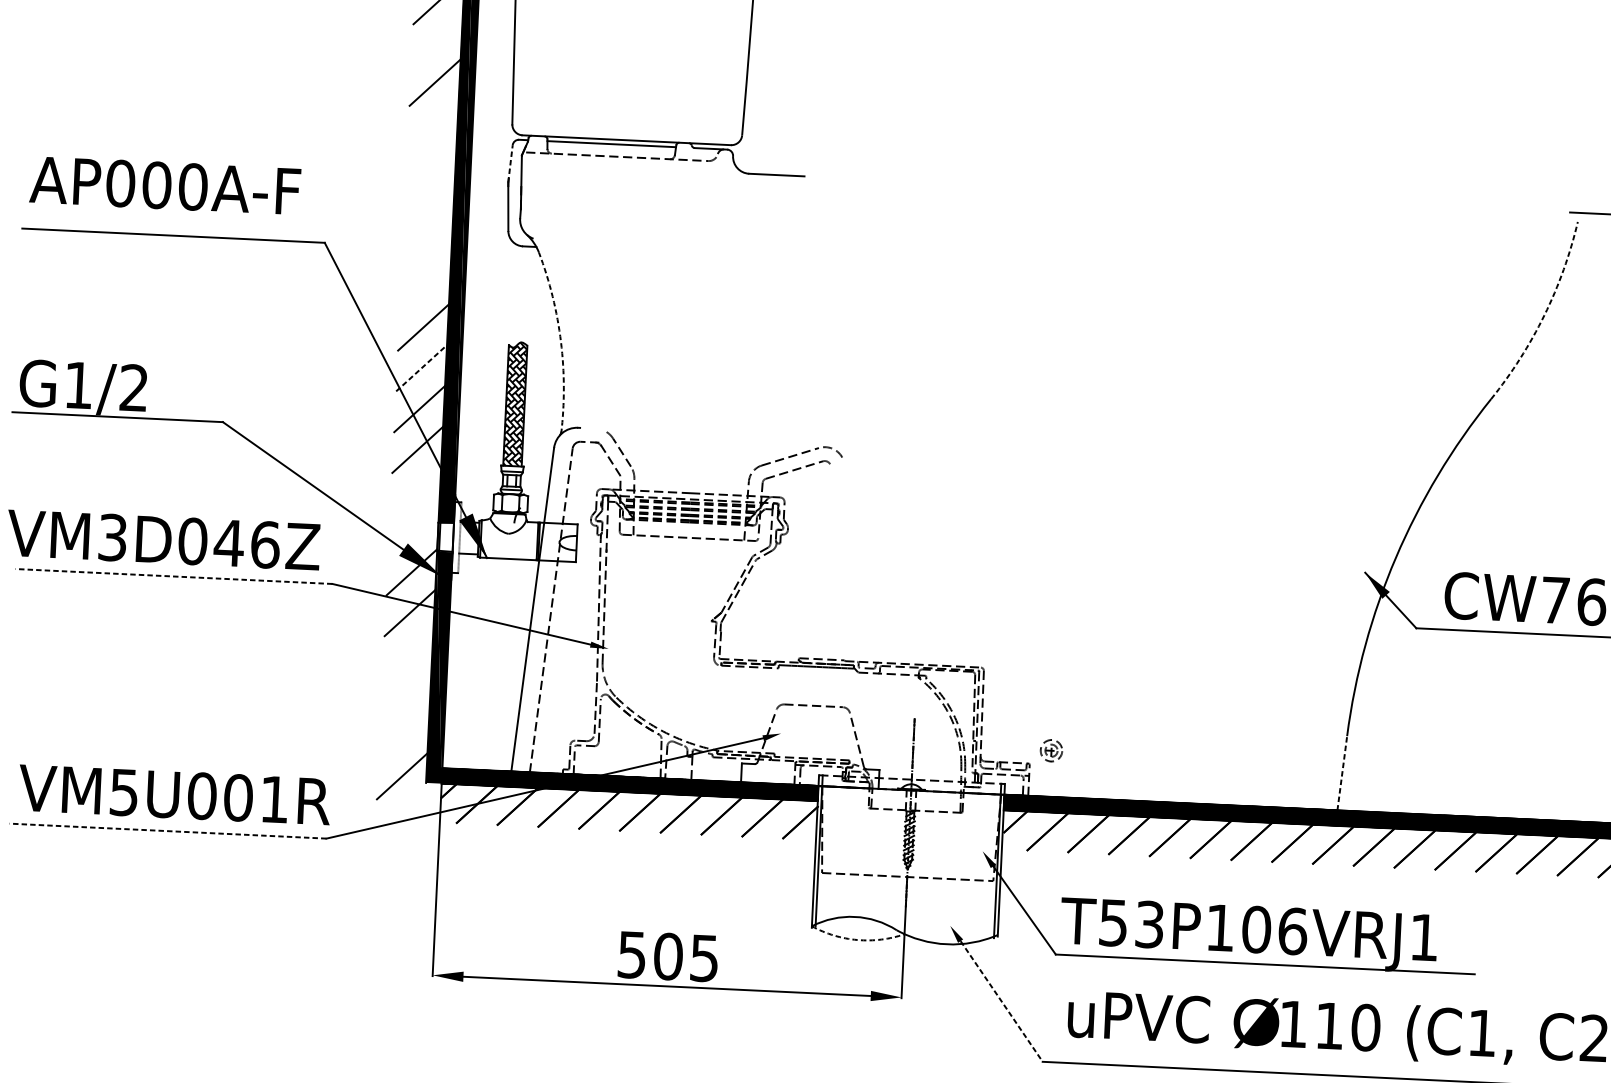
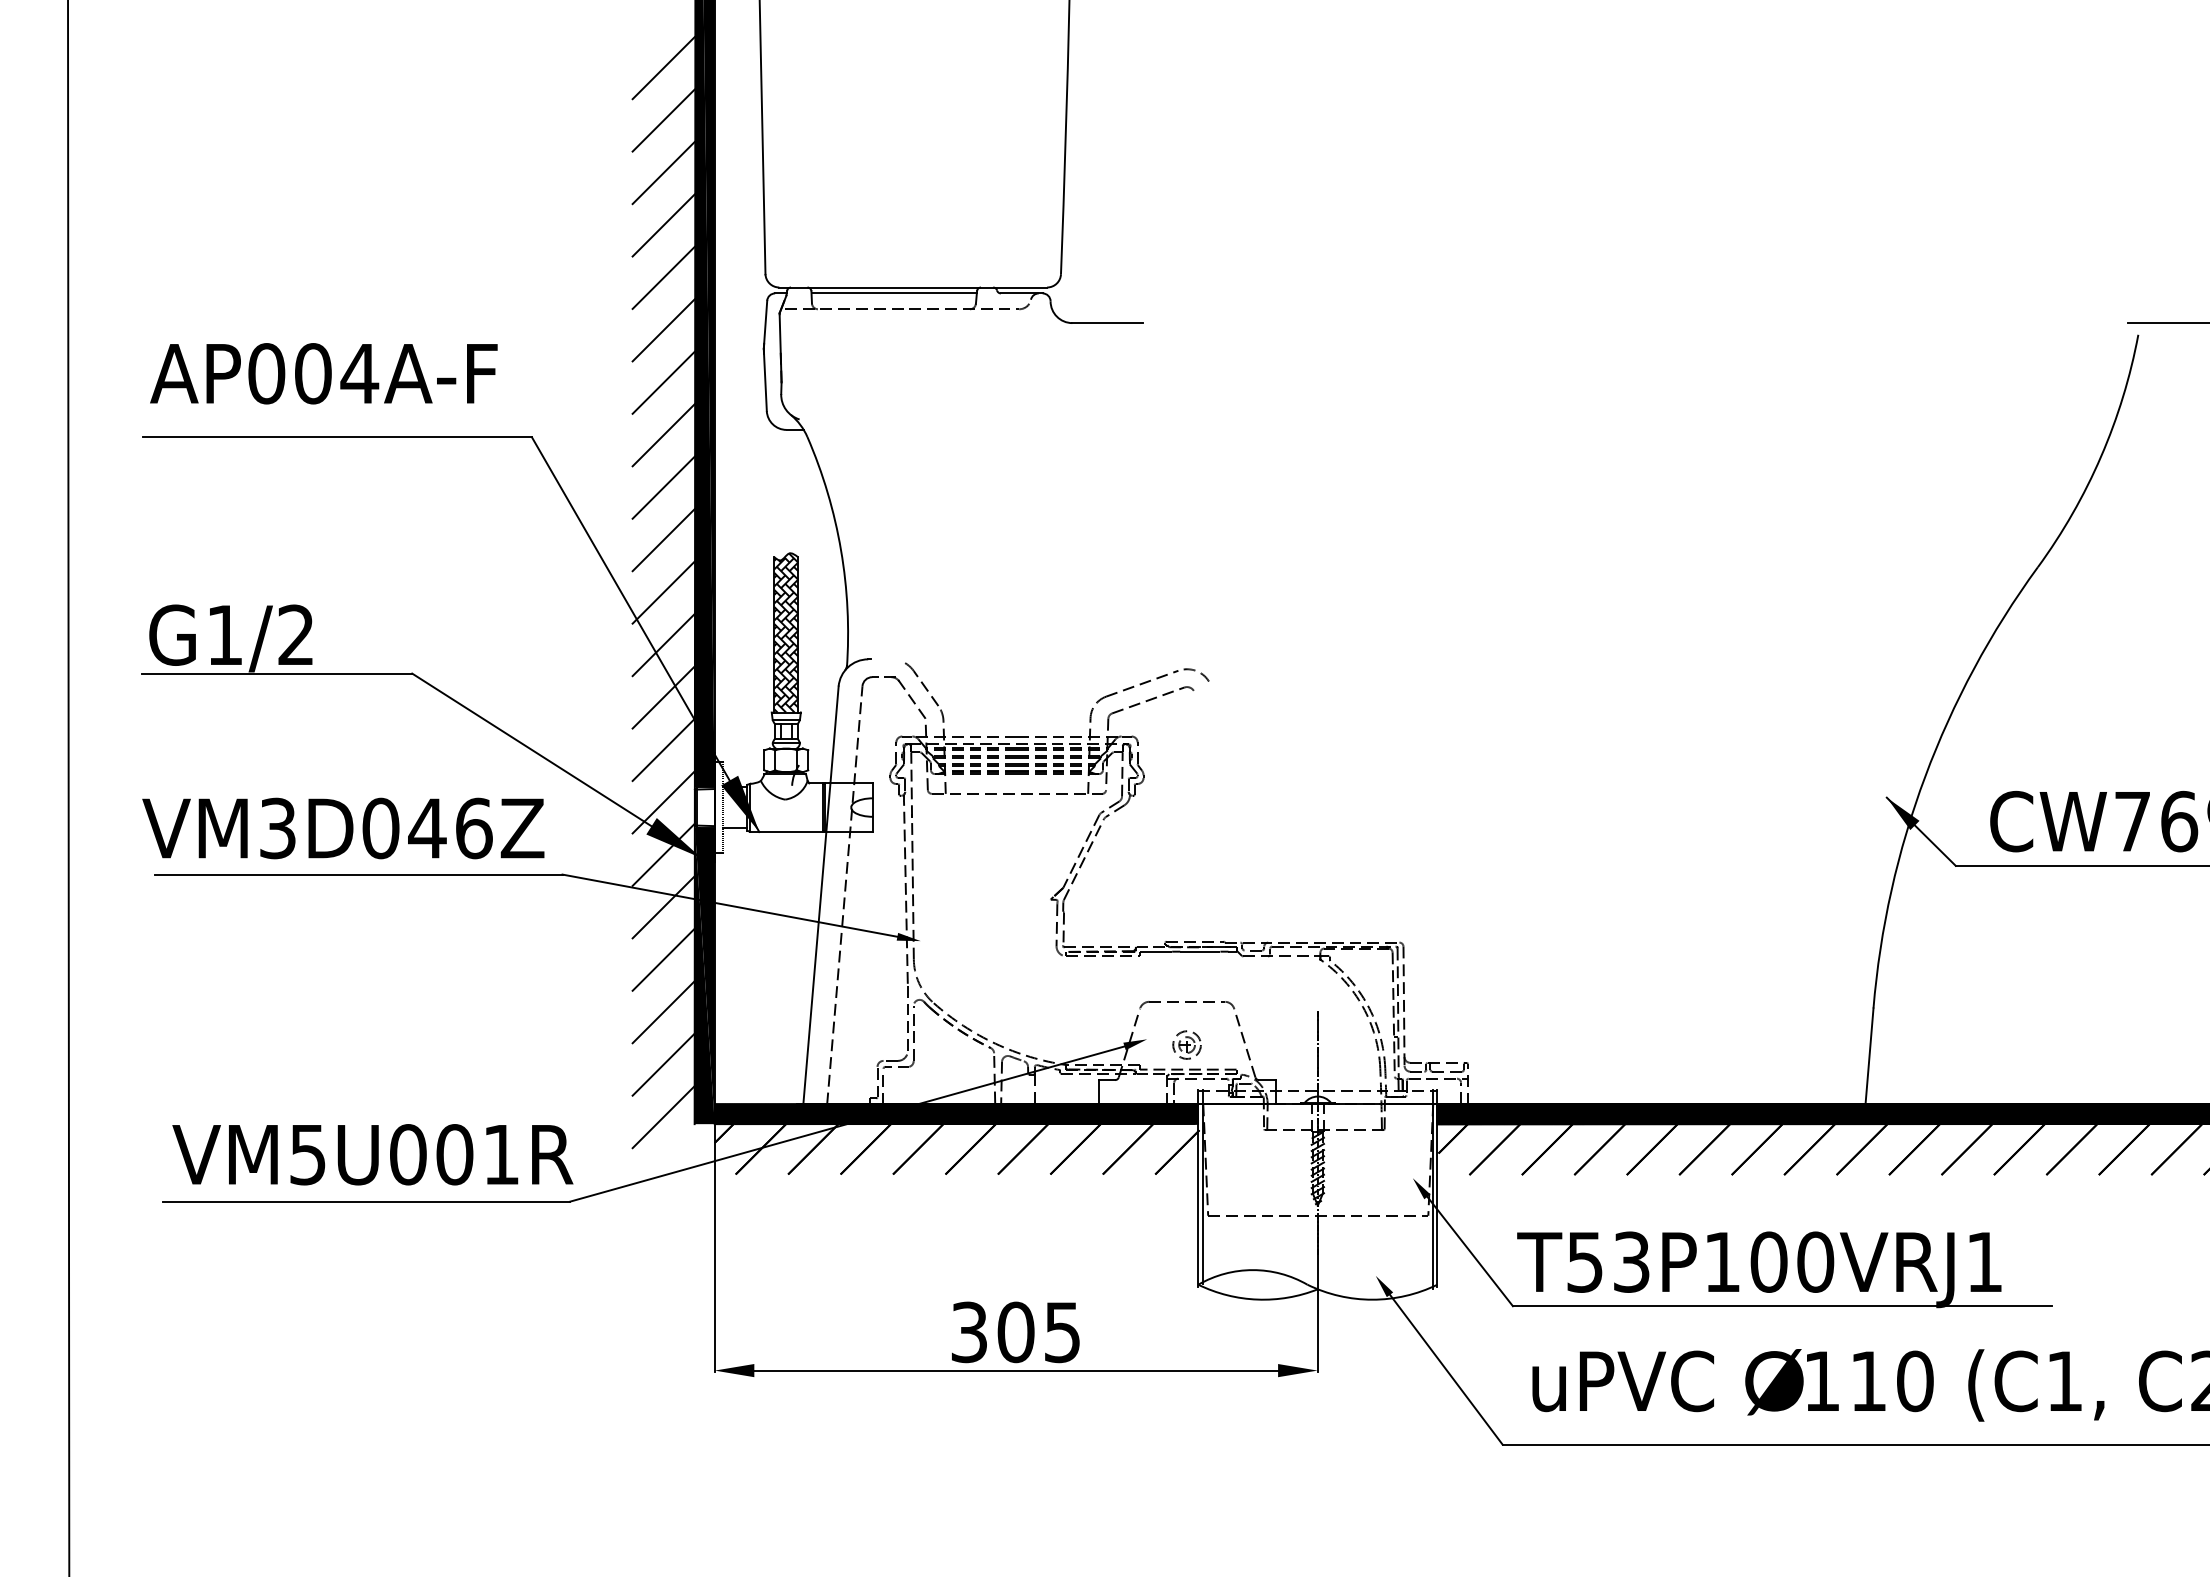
line: (436, 42) -> (663, 173), added
line: (432, 123) -> (663, 277), added
line: (510, 163) -> (765, 324), dashed -> solid
line: (430, 164) -> (663, 330), added
text: (192, 186) -> (359, 373), AP000A-F -> AP004A-F
line: (429, 204) -> (663, 382), added
line: (427, 246) -> (663, 435), added
line: (425, 286) -> (663, 487), added
arc: (1544, 315) -> (2101, 456), dashed -> solid
arc: (561, 342) -> (841, 550), dashed -> solid
line: (421, 368) -> (663, 592), dashed -> solid
line: (415, 491) -> (663, 750), added
line: (413, 531) -> (663, 802), added
line: (173, 576) -> (358, 874), dashed -> solid
line: (407, 653) -> (663, 959), added
line: (405, 694) -> (663, 1012), added
line: (404, 735) -> (663, 1064), added
part: (1051, 750) -> (1186, 1044), moved
line: (1342, 772) -> (1869, 1055), dashed -> solid
line: (168, 831) -> (366, 1201), dashed -> solid
text: (1292, 930) -> (1815, 1261), T53P106VRJ1 -> T53P100VRJ1
arc: (857, 939) -> (1257, 1299), dashed -> solid
text: (632, 954) -> (969, 1331), 505 -> 305
line: (1001, 1001) -> (1446, 1369), dashed -> solid

